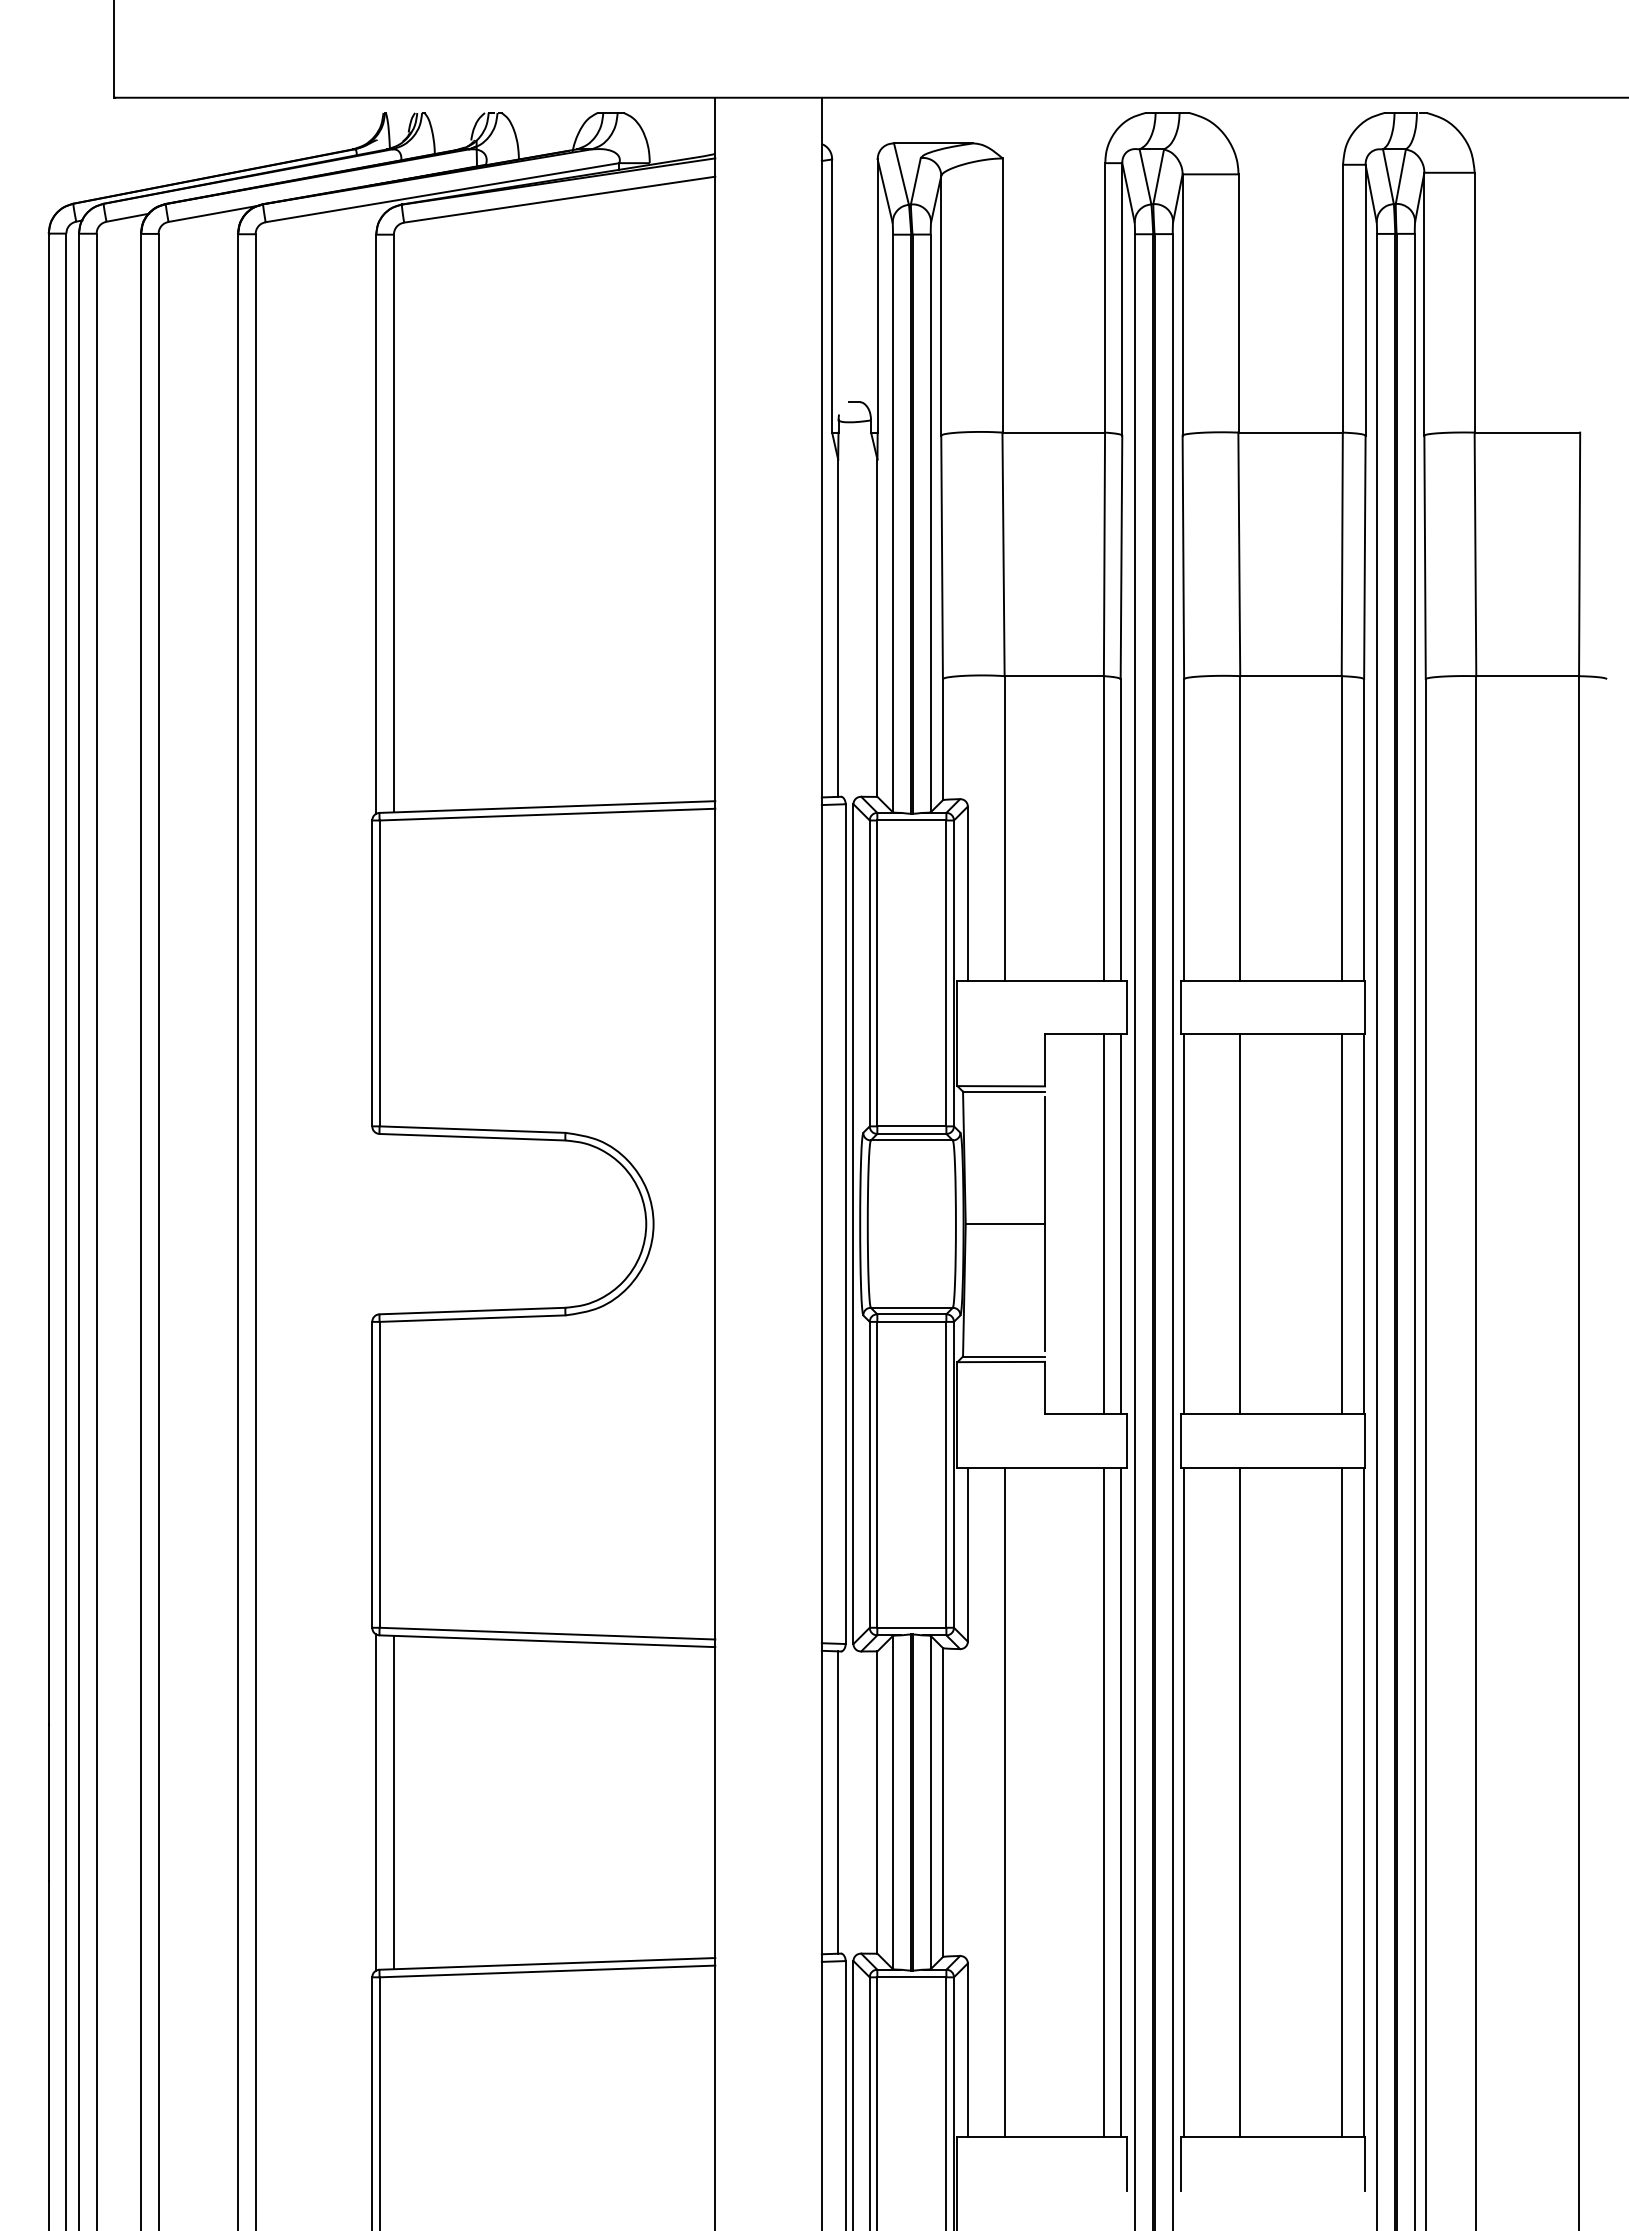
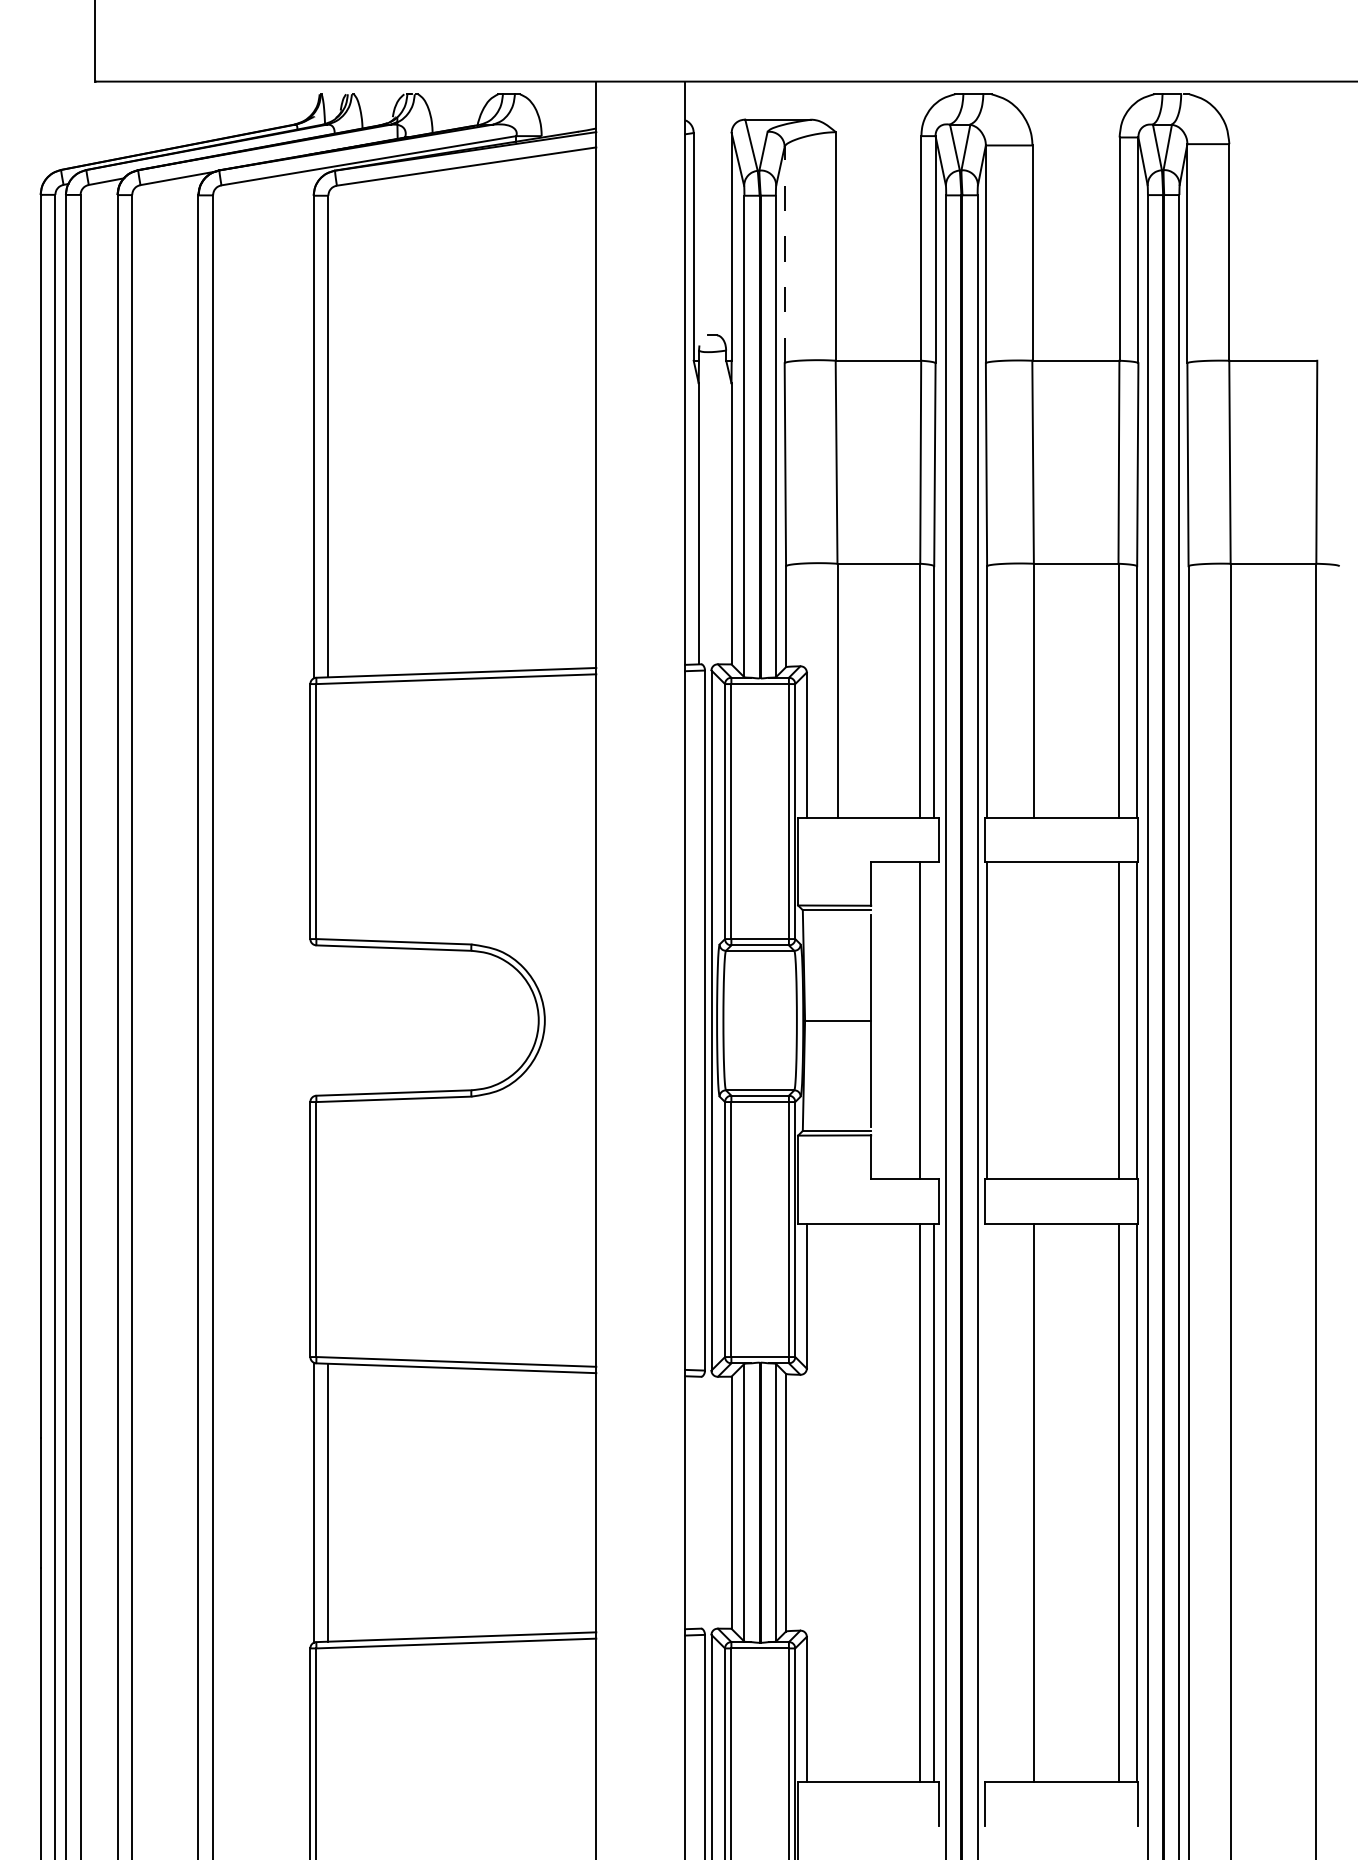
line: (941, 305) -> (784, 254), solid -> dashed
line: (1120, 1223) -> (934, 1020), removed
line: (1240, 1223) -> (1034, 1020), removed
line: (838, 1802) -> (699, 1502), removed
line: (1004, 1802) -> (837, 1502), removed
line: (1184, 1802) -> (987, 1502), removed

